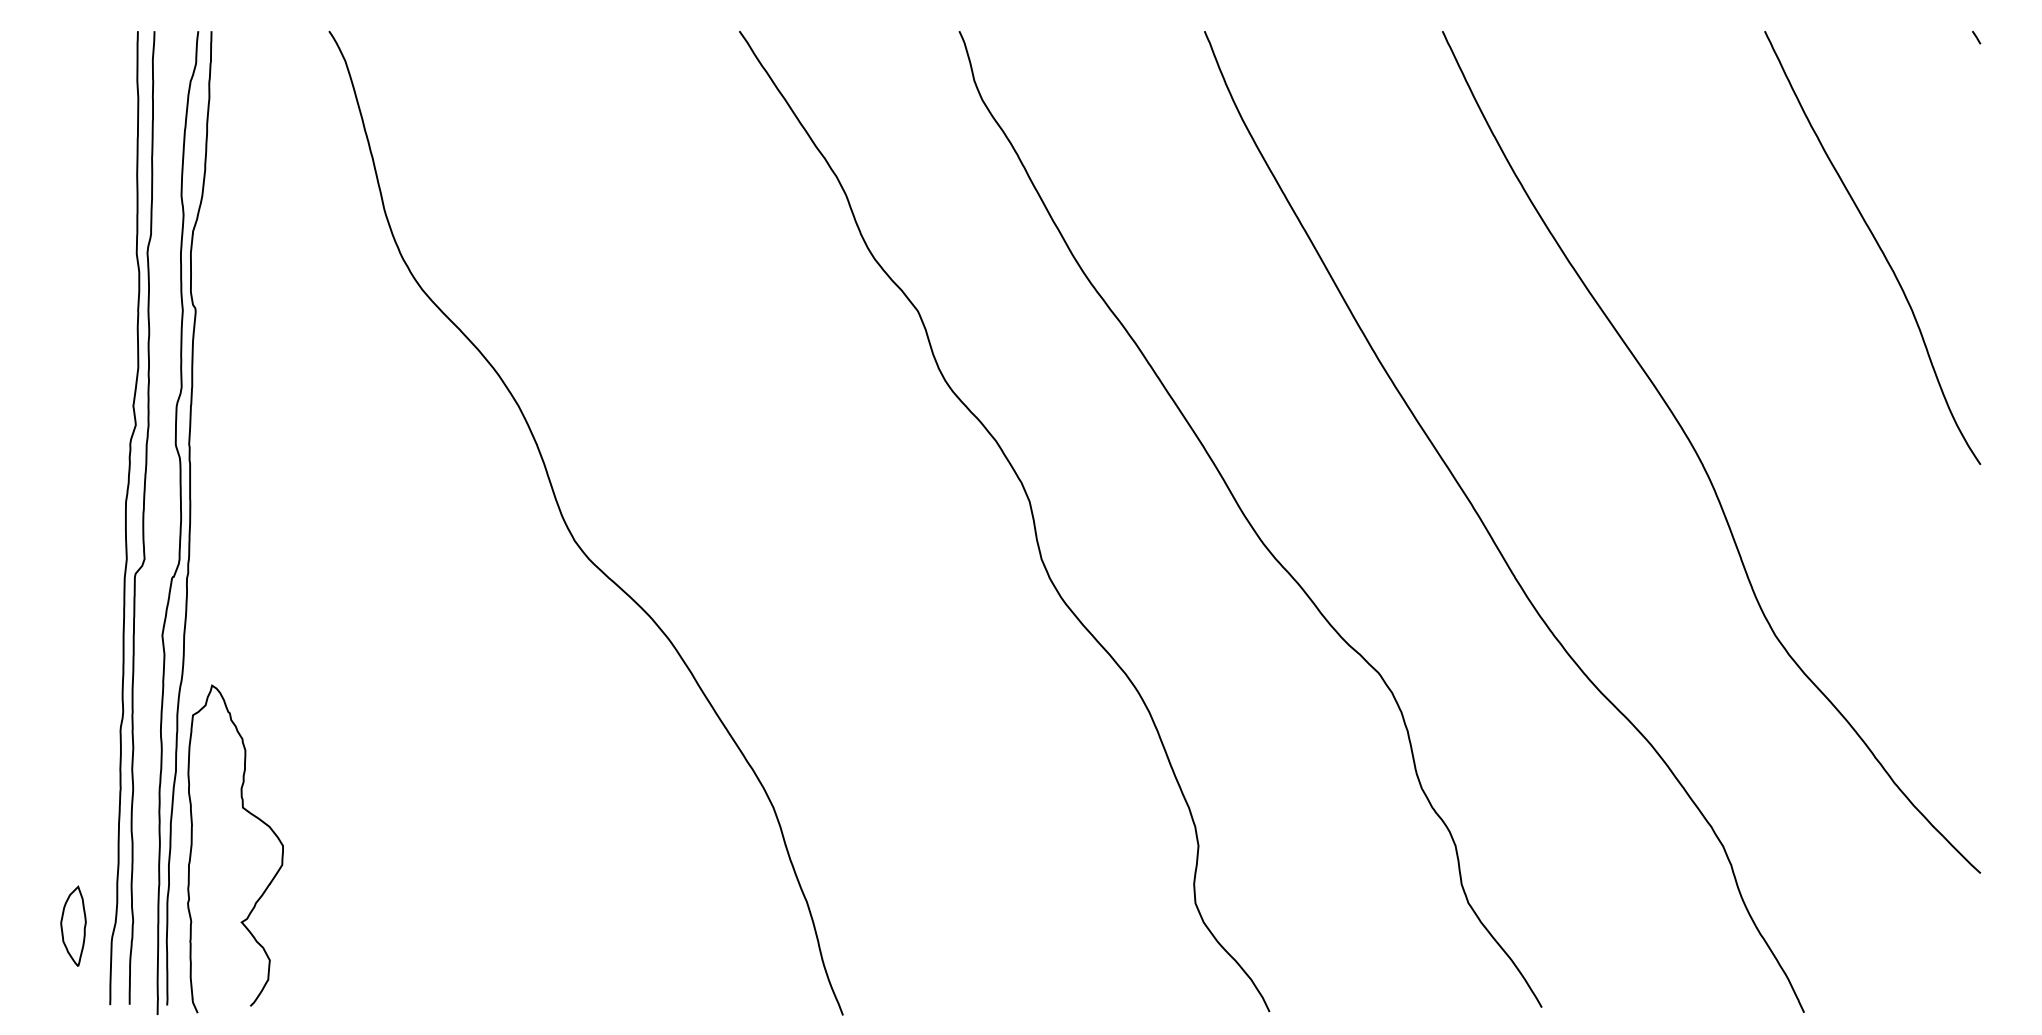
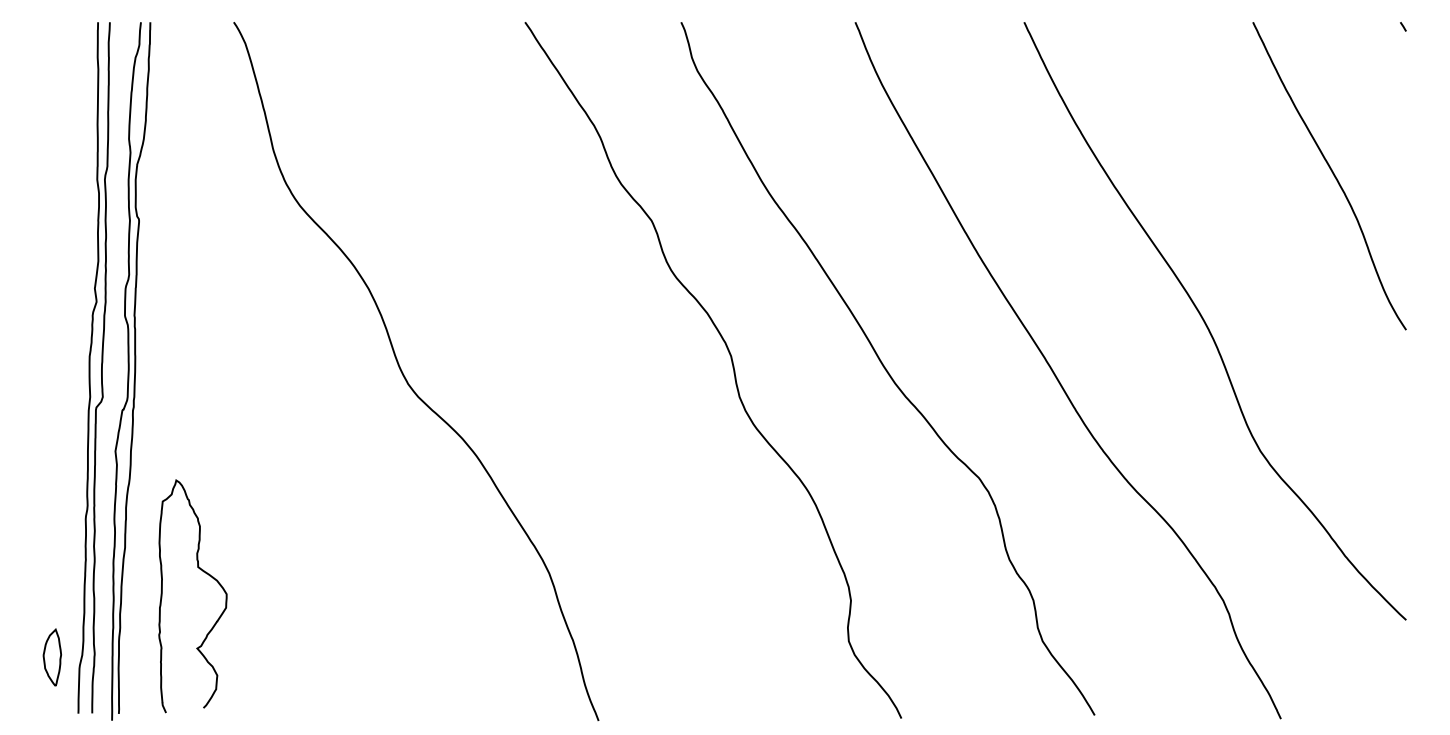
curve: (256, 818) -> (207, 574), moved

